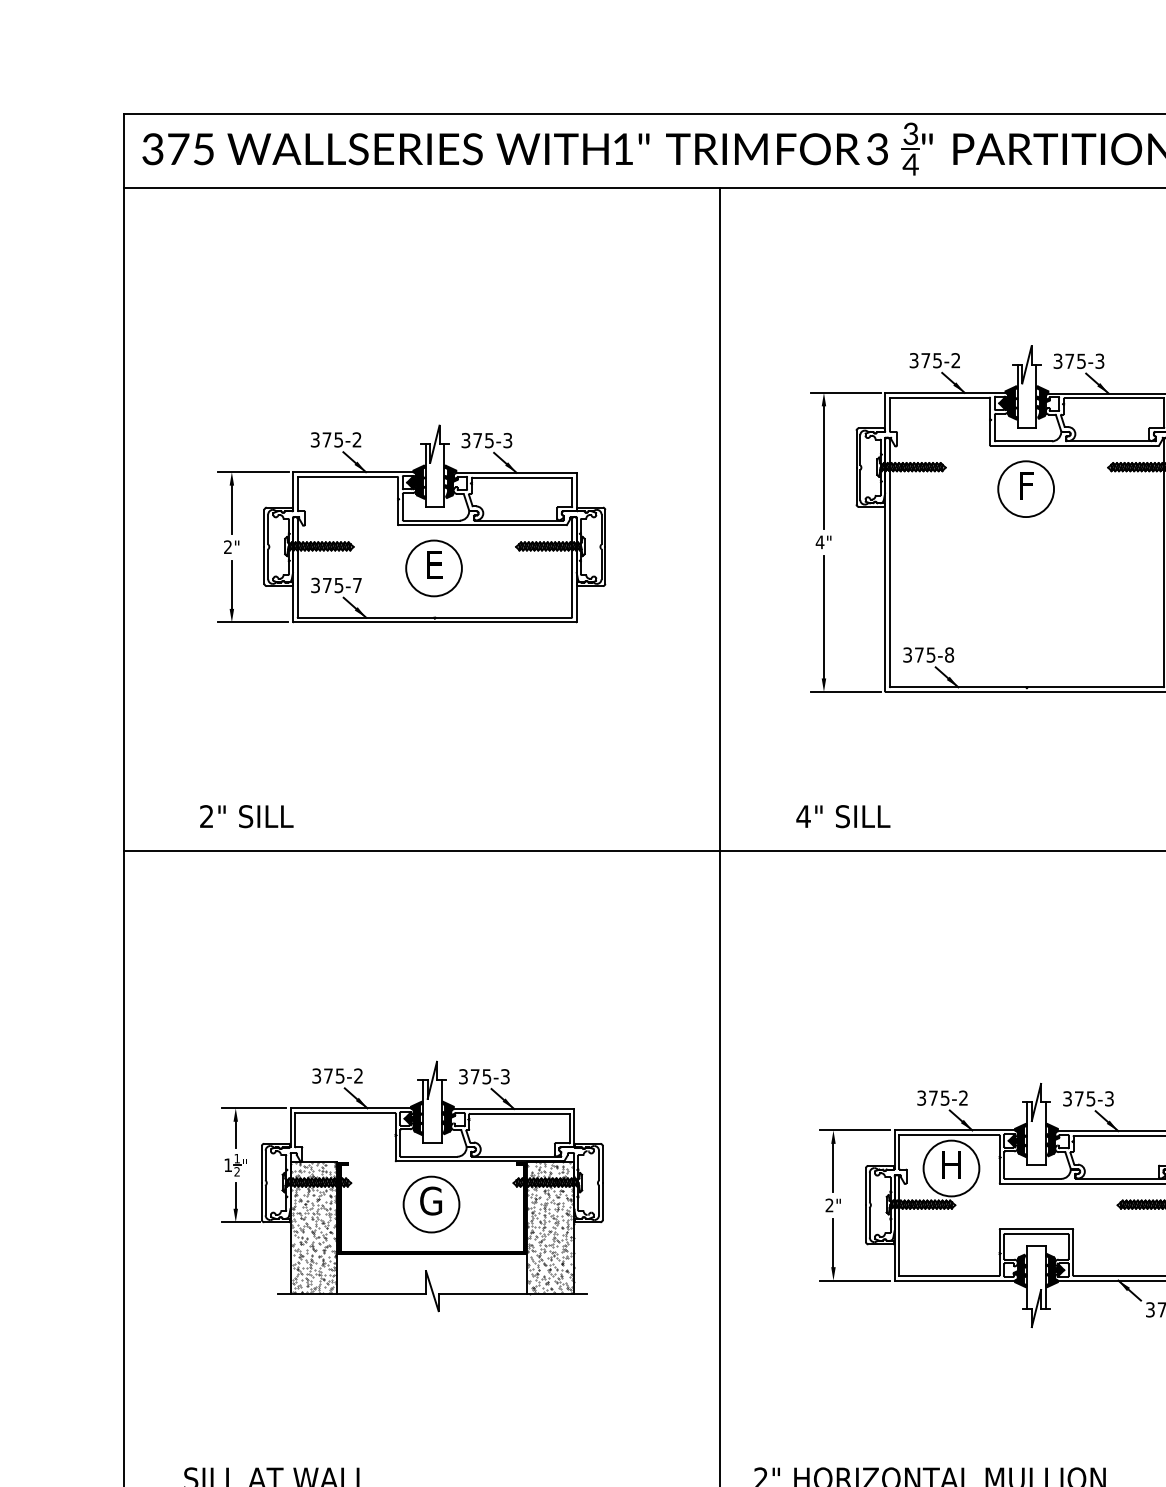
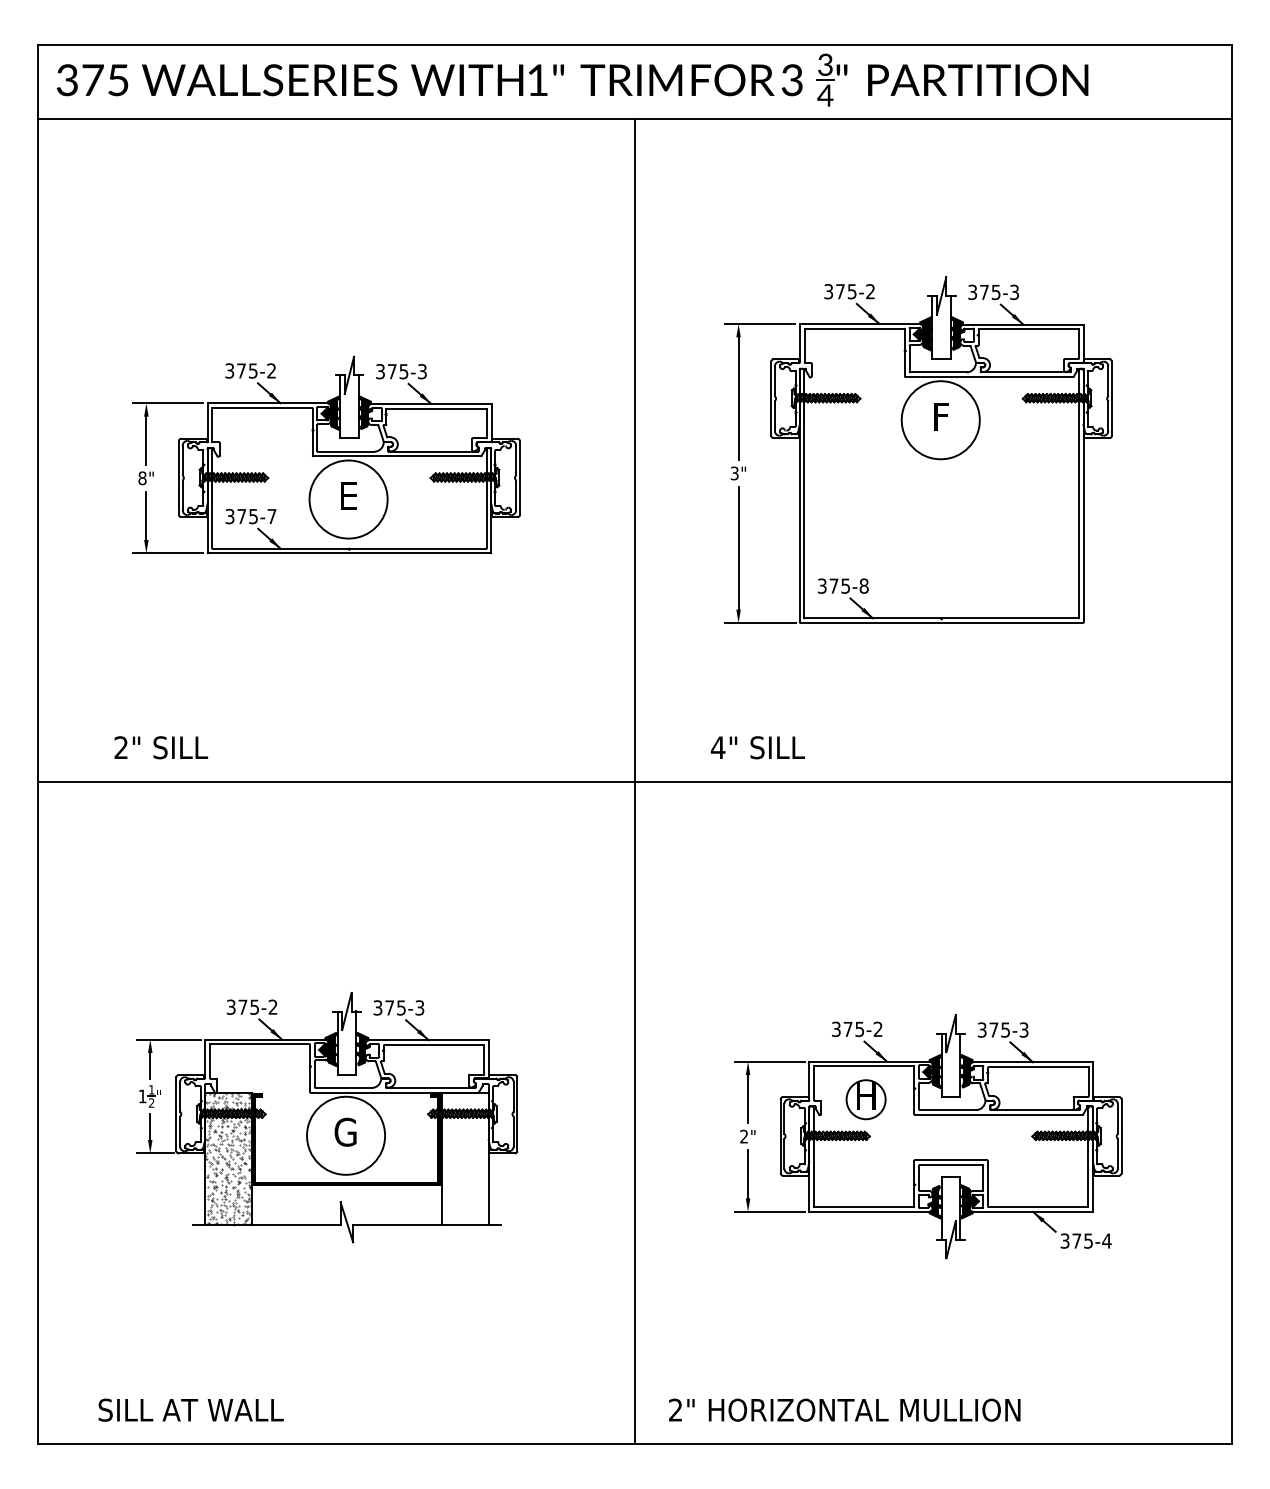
circle: (1025, 489) -> (940, 420), size x1.4
text: (819, 542) -> (734, 473), 4" -> 3"
text: (228, 547) -> (142, 478), 2" -> 8"
circle: (433, 568) -> (348, 499), size x1.4
circle: (951, 1168) -> (866, 1099), size x0.7
circle: (430, 1204) -> (345, 1135), size x1.4
hatch: (550, 1227) -> (465, 1158), removed

